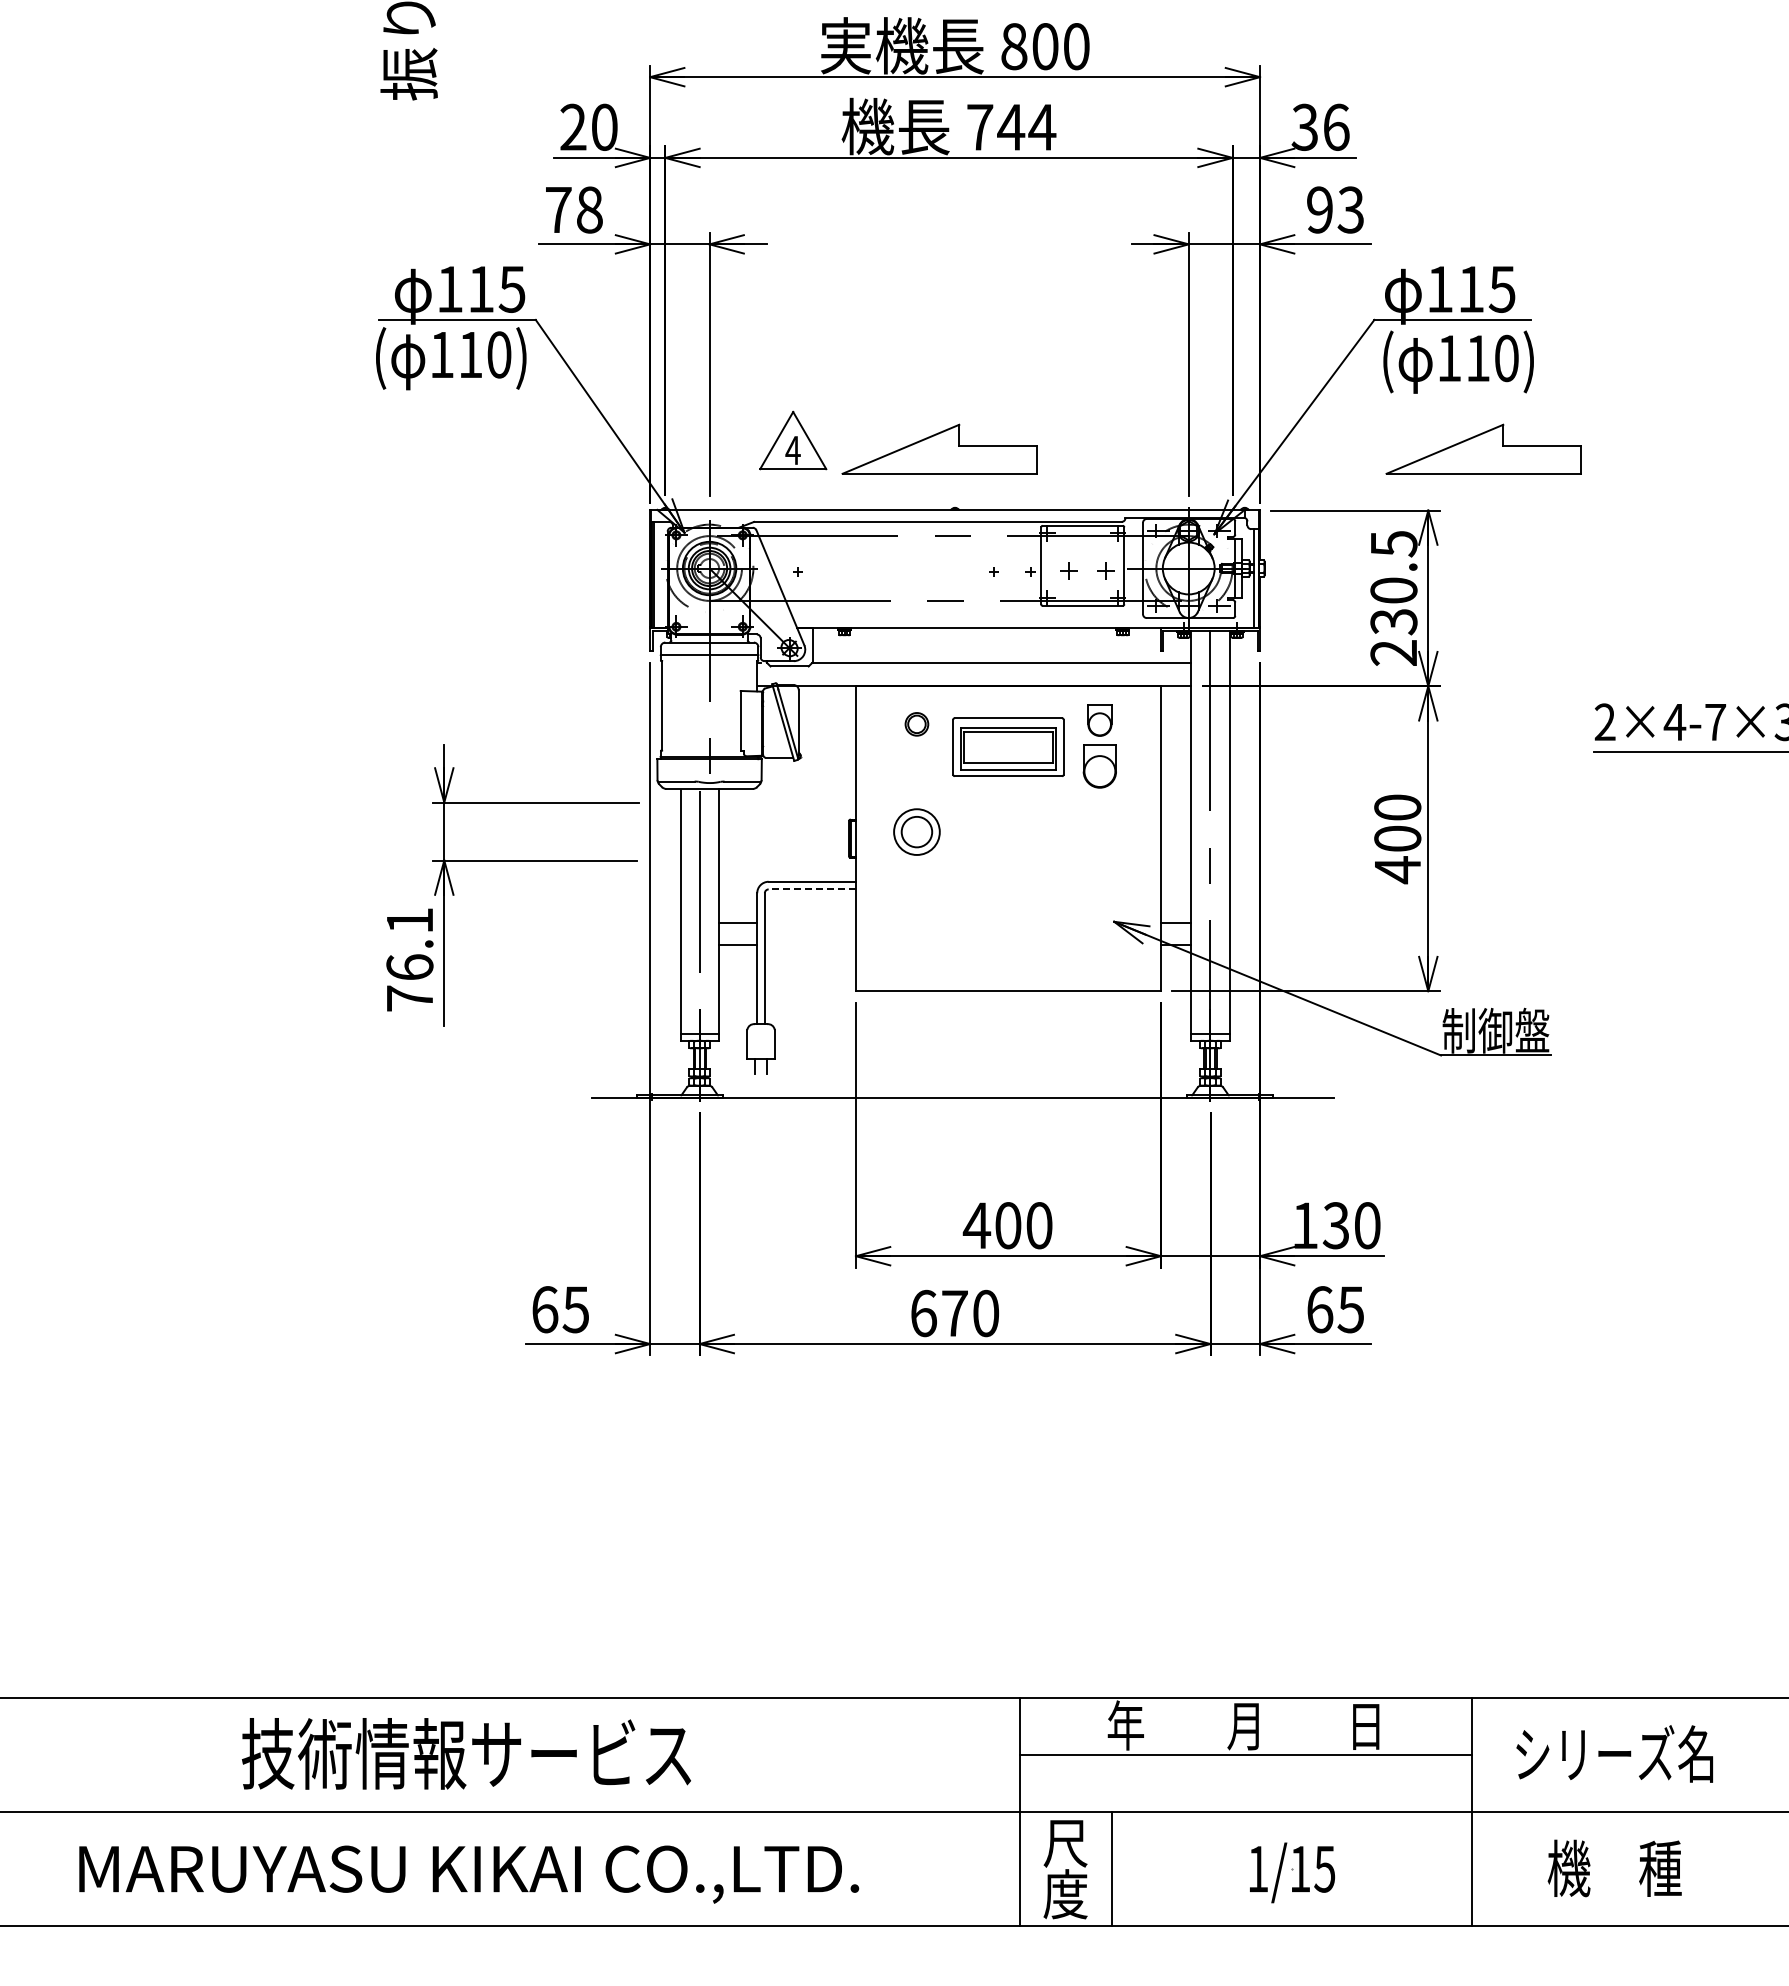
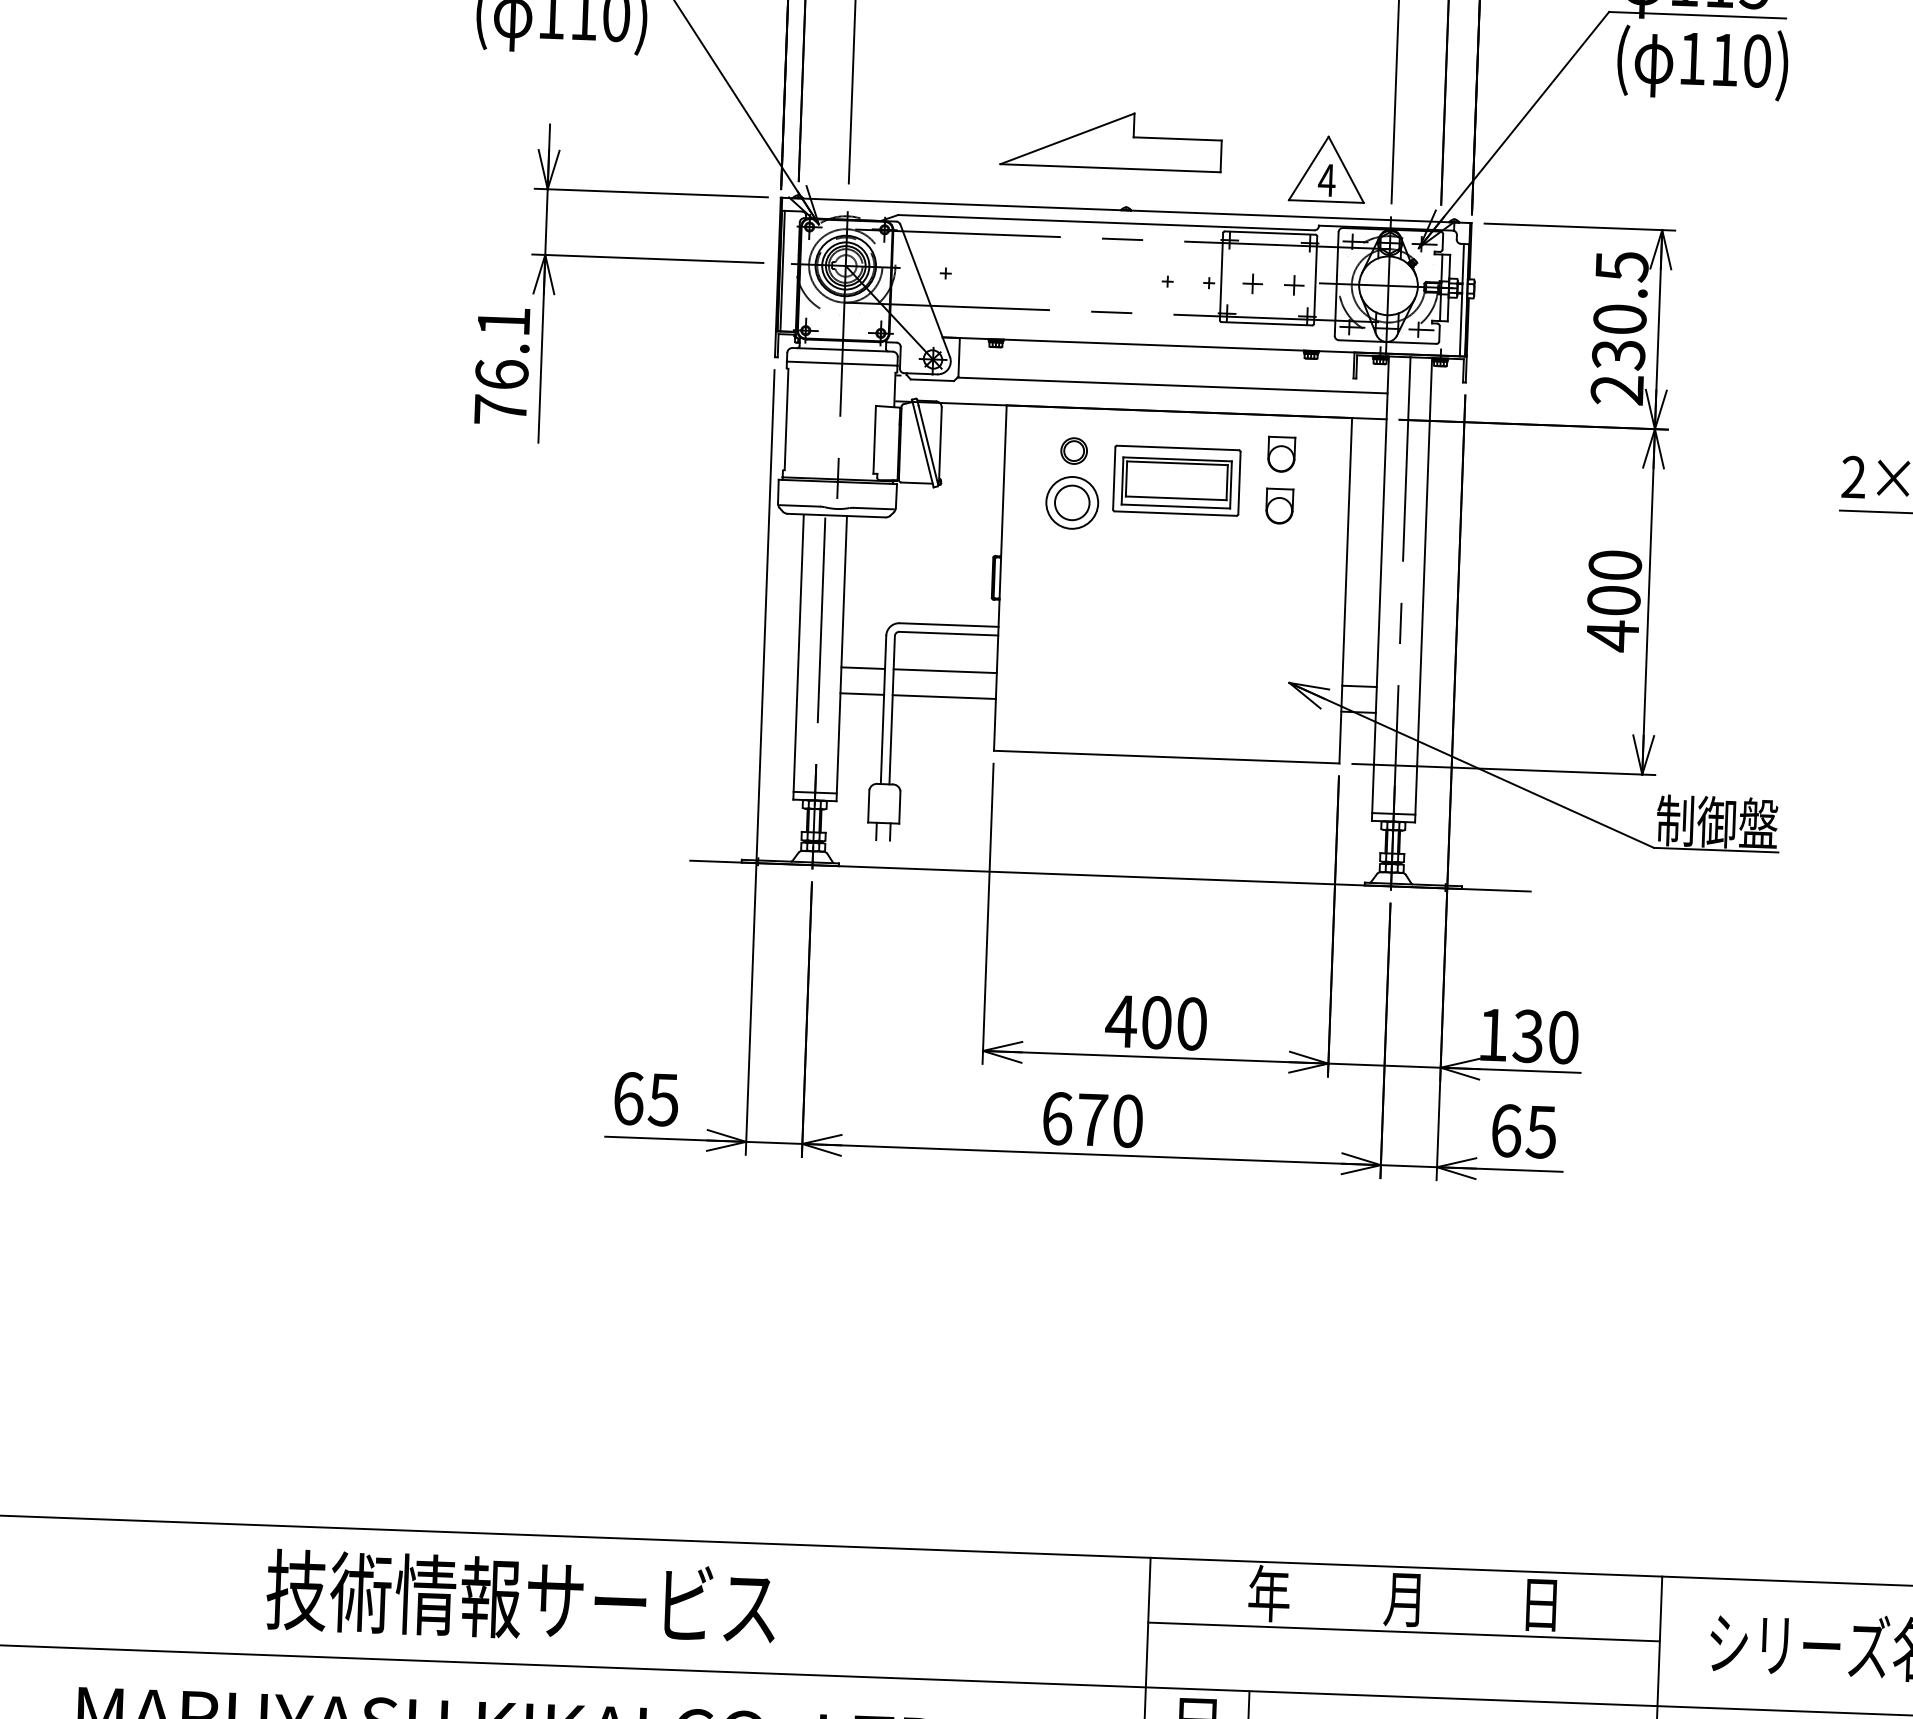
part: (793, 440) -> (1327, 169), moved
part: (1483, 448) -> (1727, 162), removed
part: (1099, 766) -> (1279, 506), size x0.71
part: (916, 831) -> (1071, 502), moved
part: (512, 861) -> (622, 258), moved
line: (812, 889) -> (949, 633), dashed -> solid
line: (809, 922) -> (944, 671), added
line: (809, 945) -> (943, 697), added

